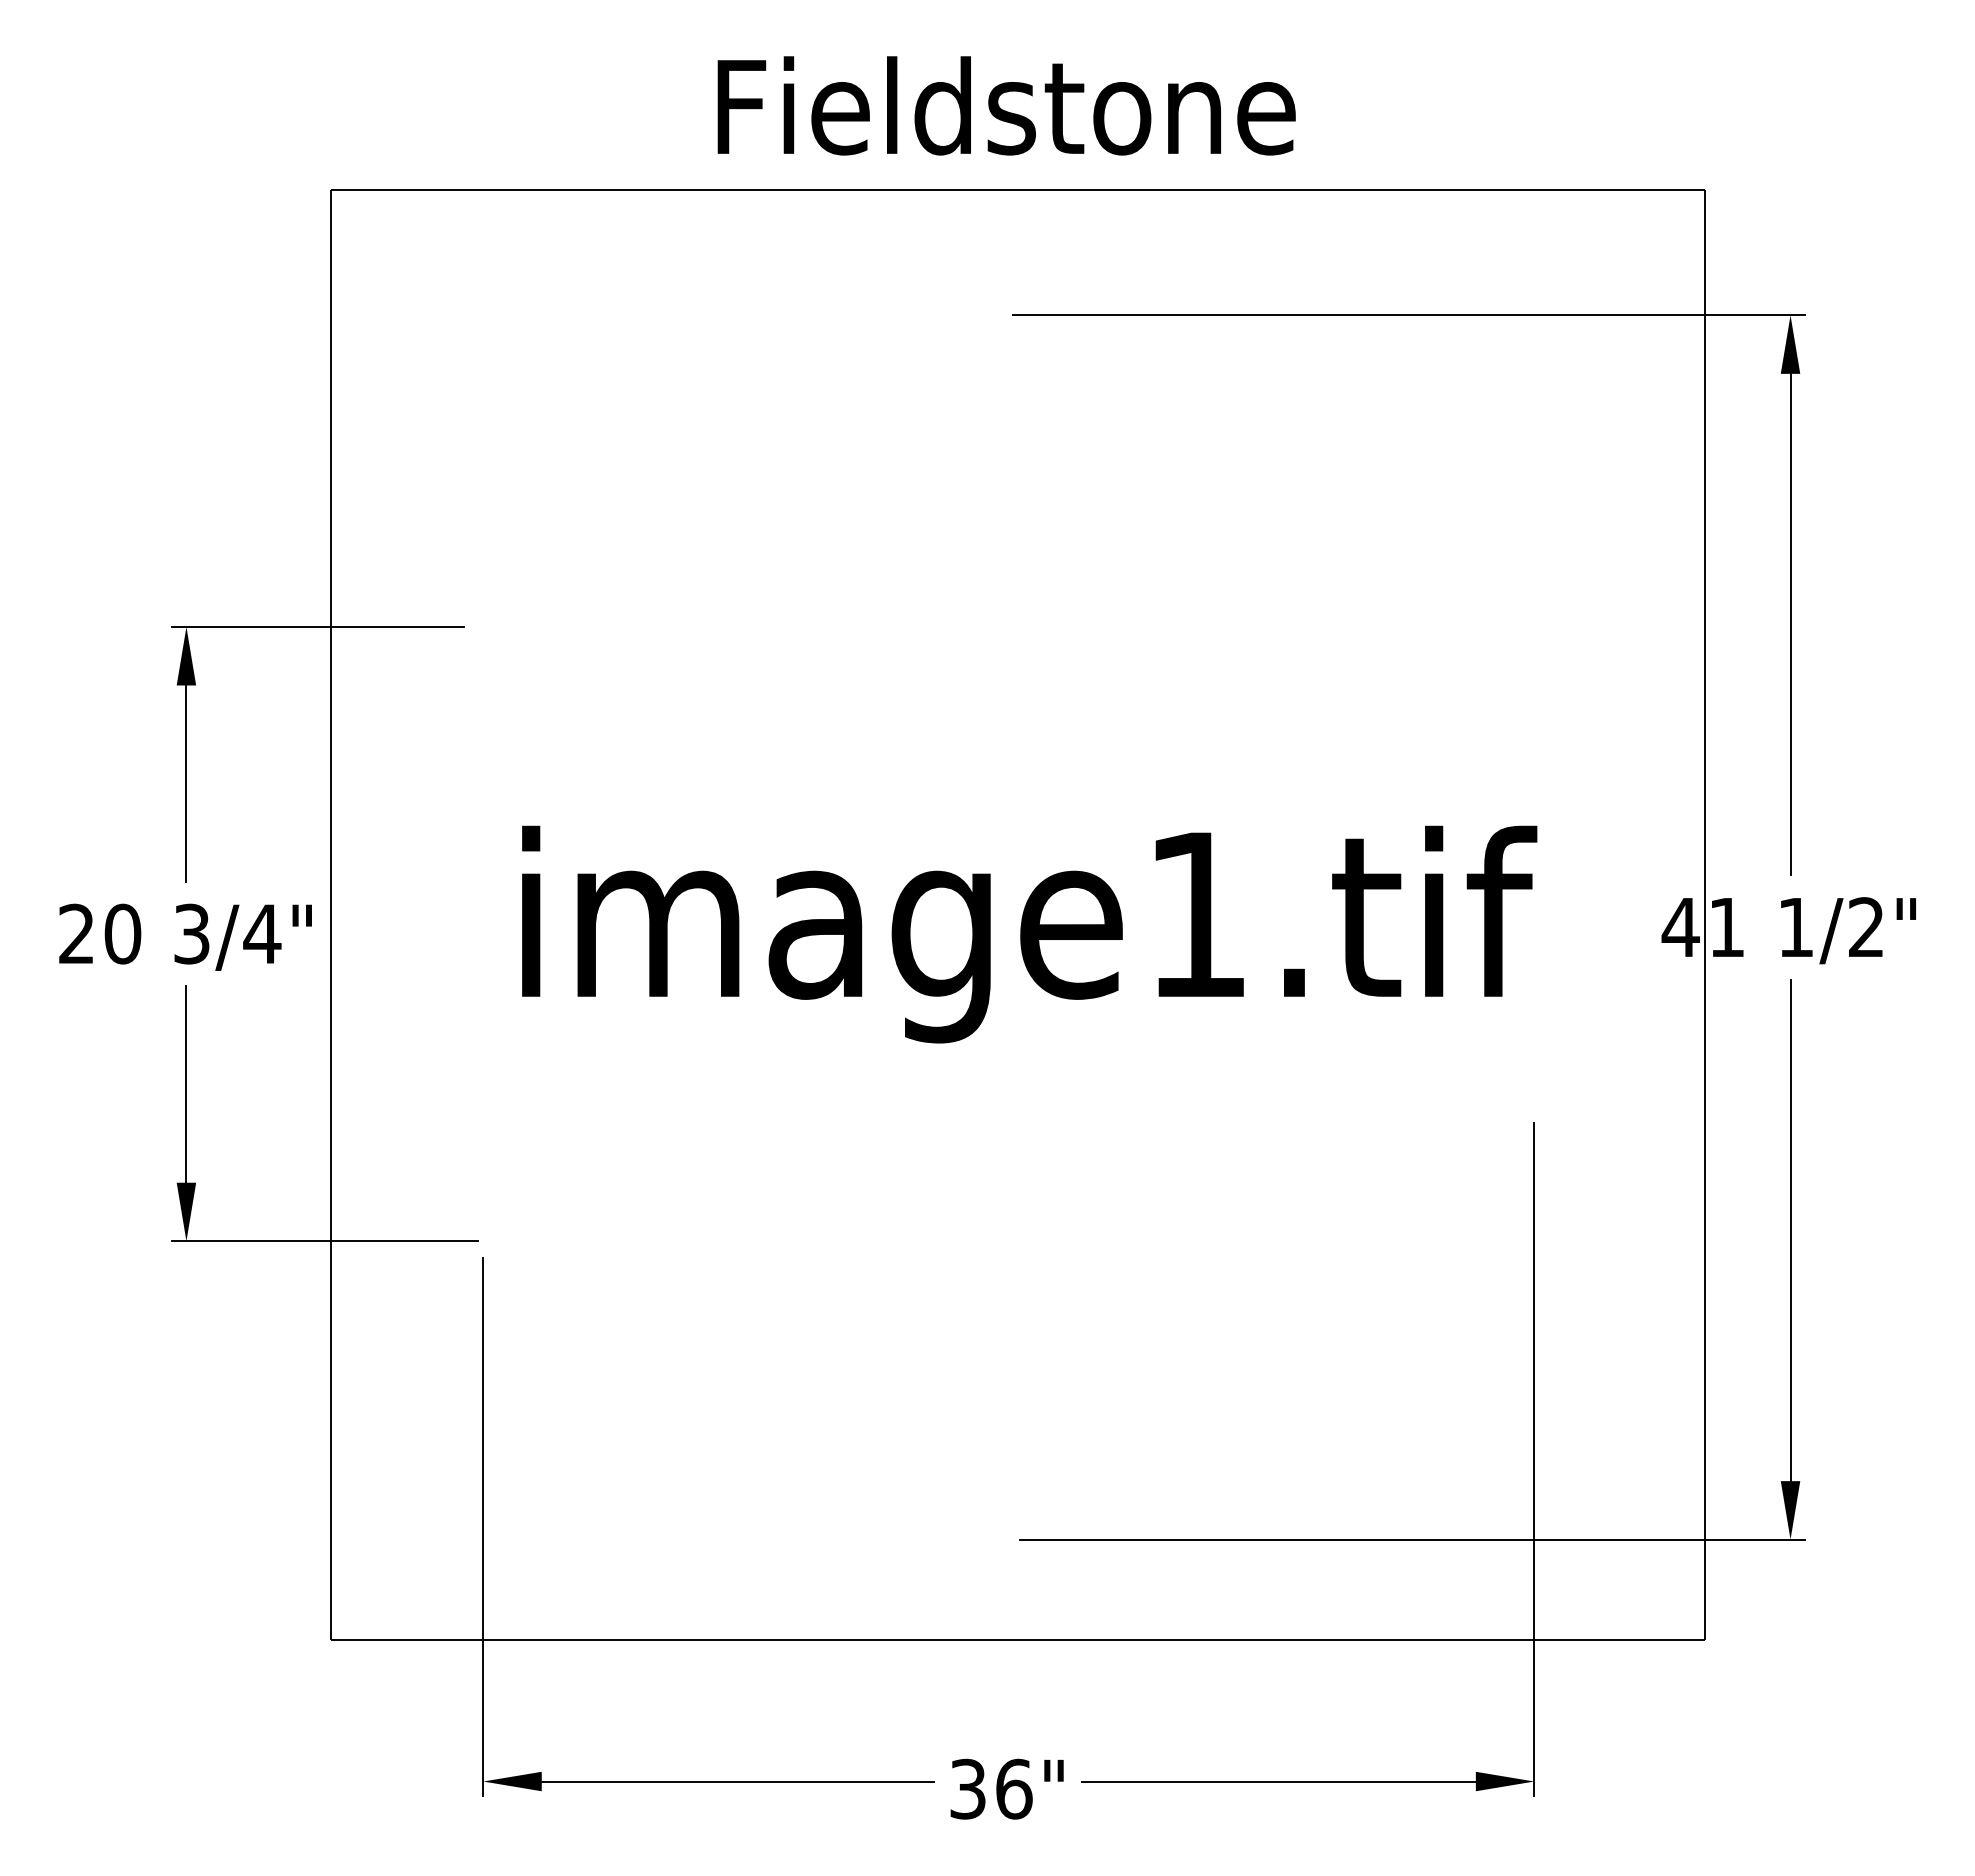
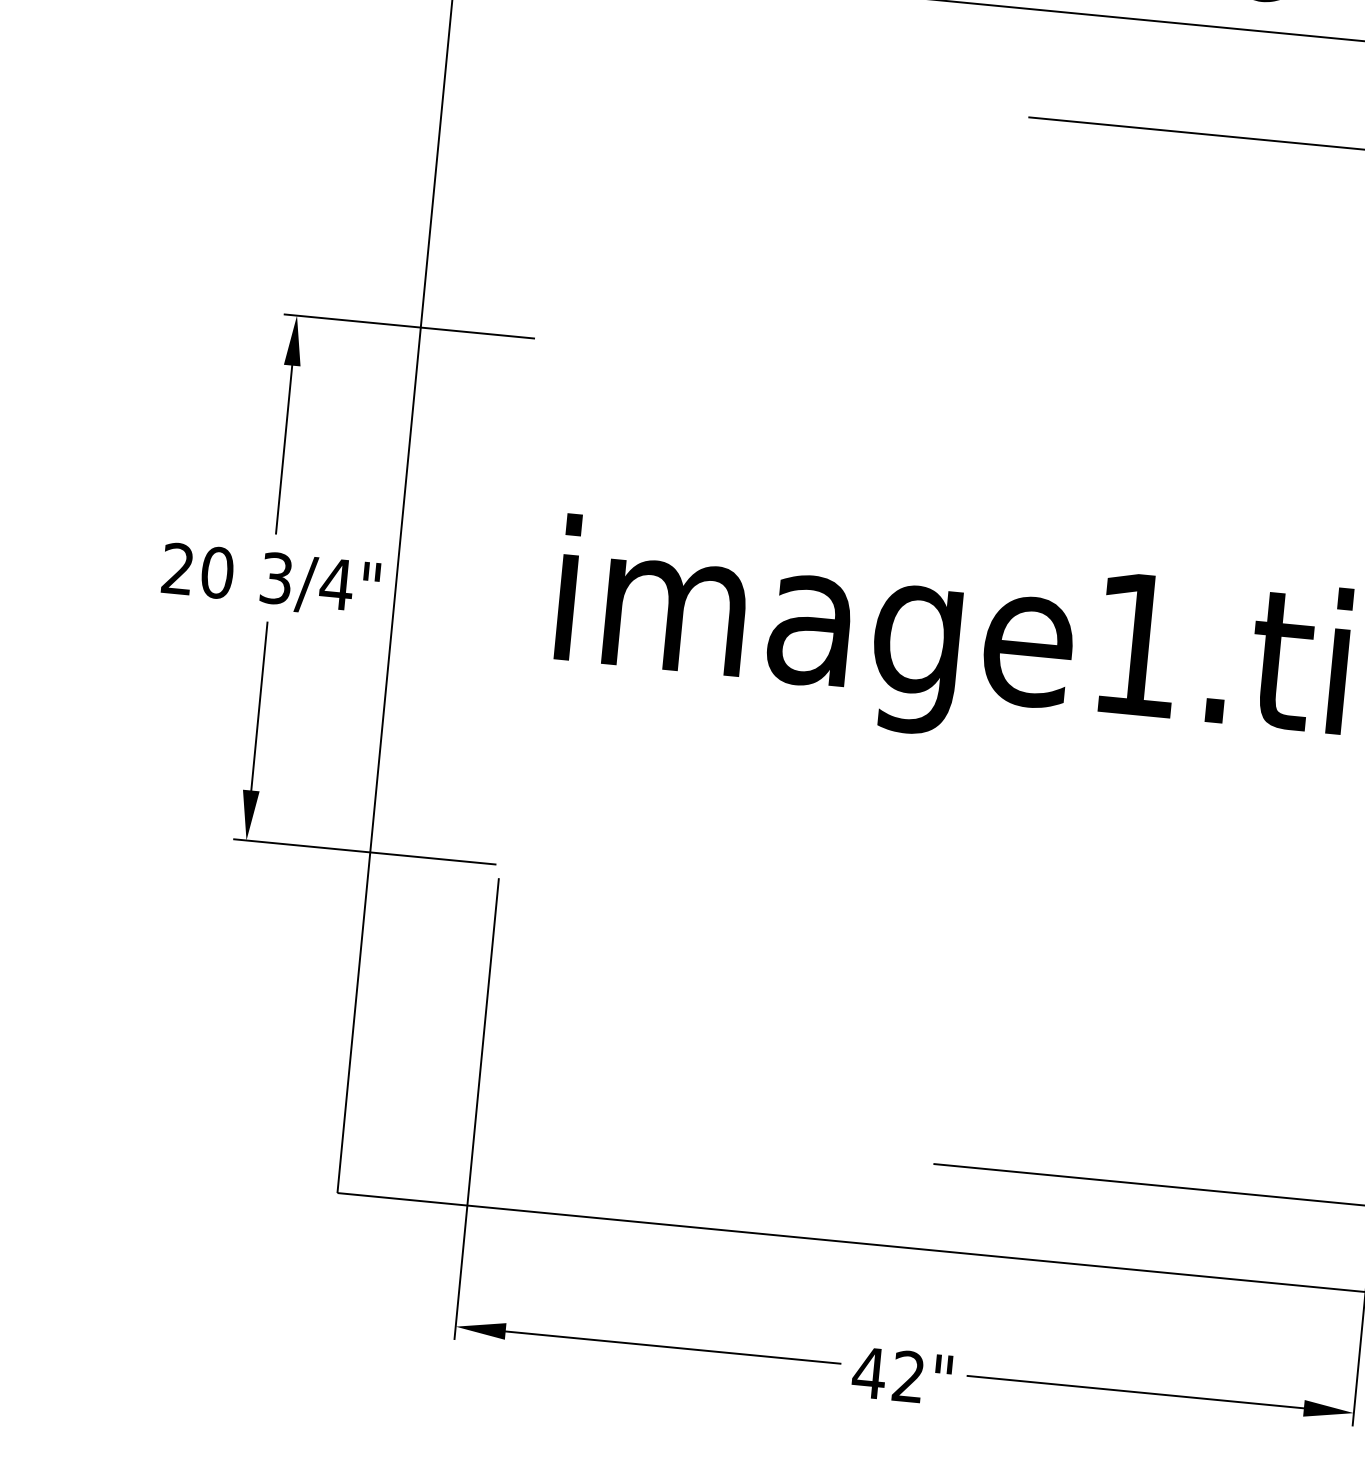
text: (990, 1788) -> (888, 1374), 36" -> 42"

